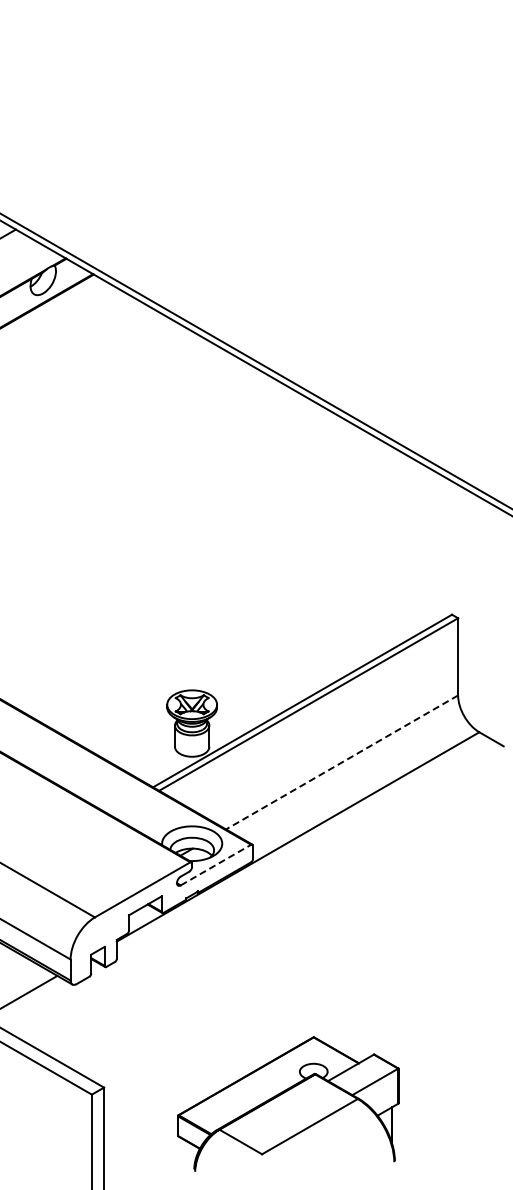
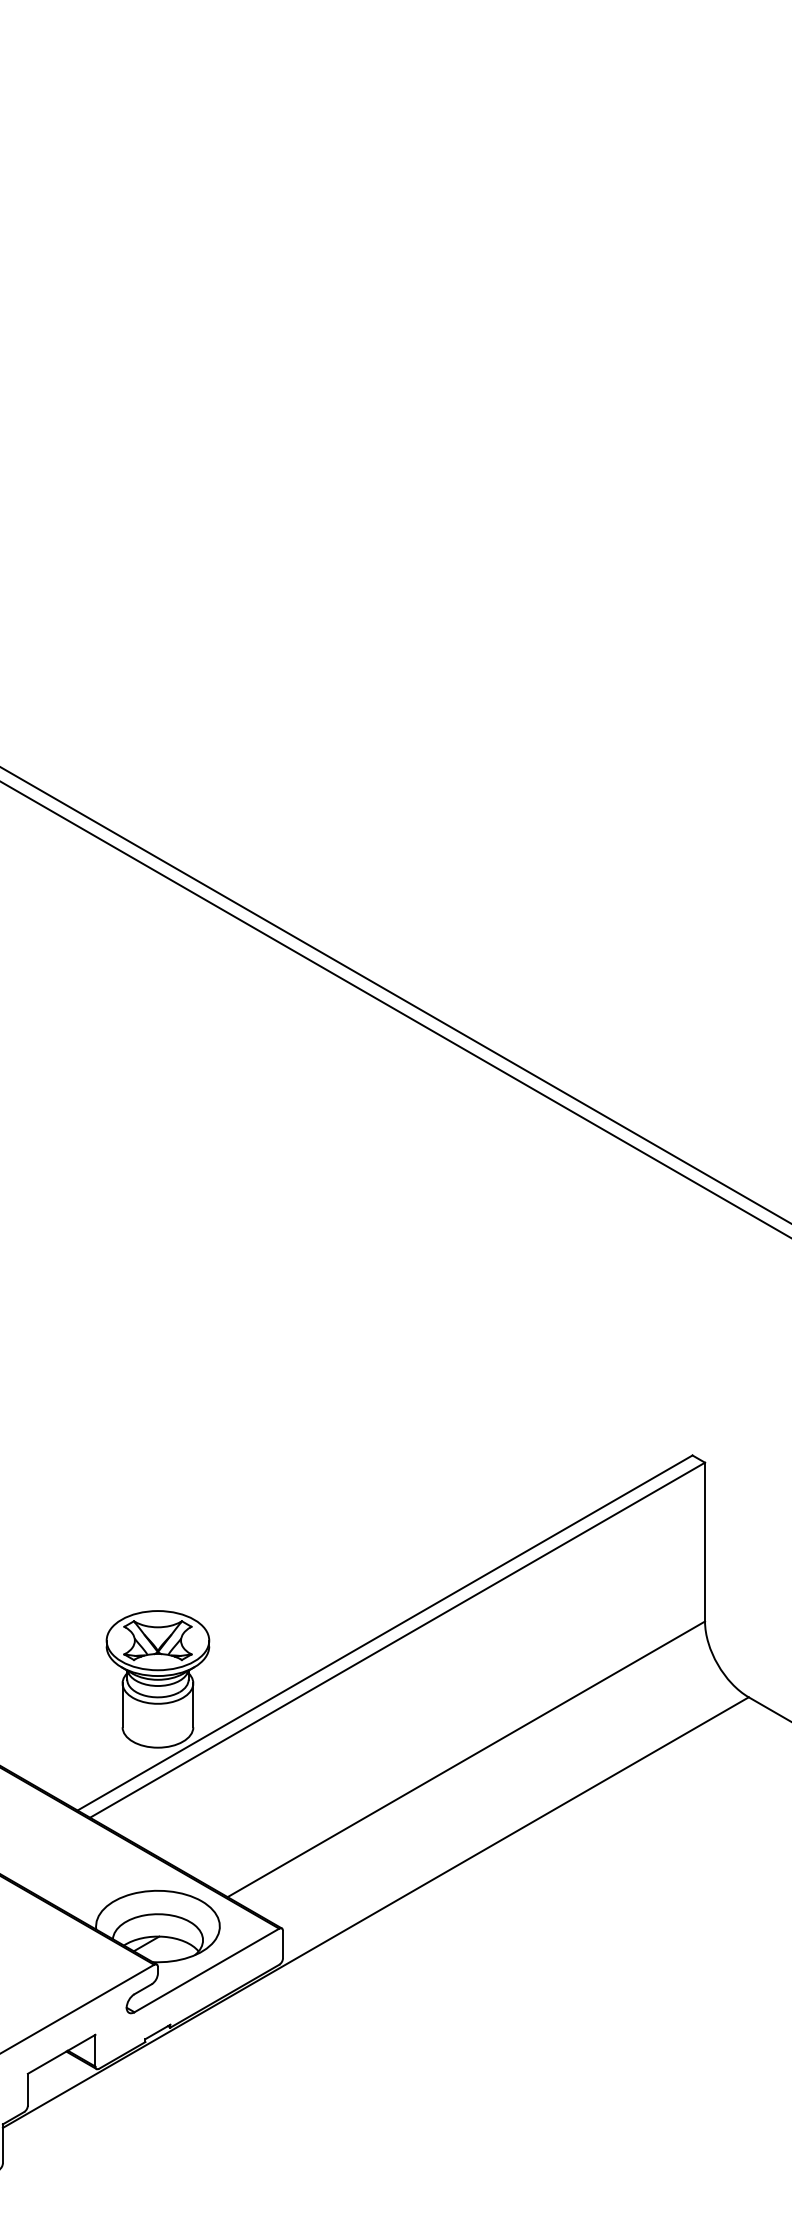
line: (342, 762) -> (467, 1759), dashed -> solid
line: (215, 865) -> (205, 1971), dashed -> solid

